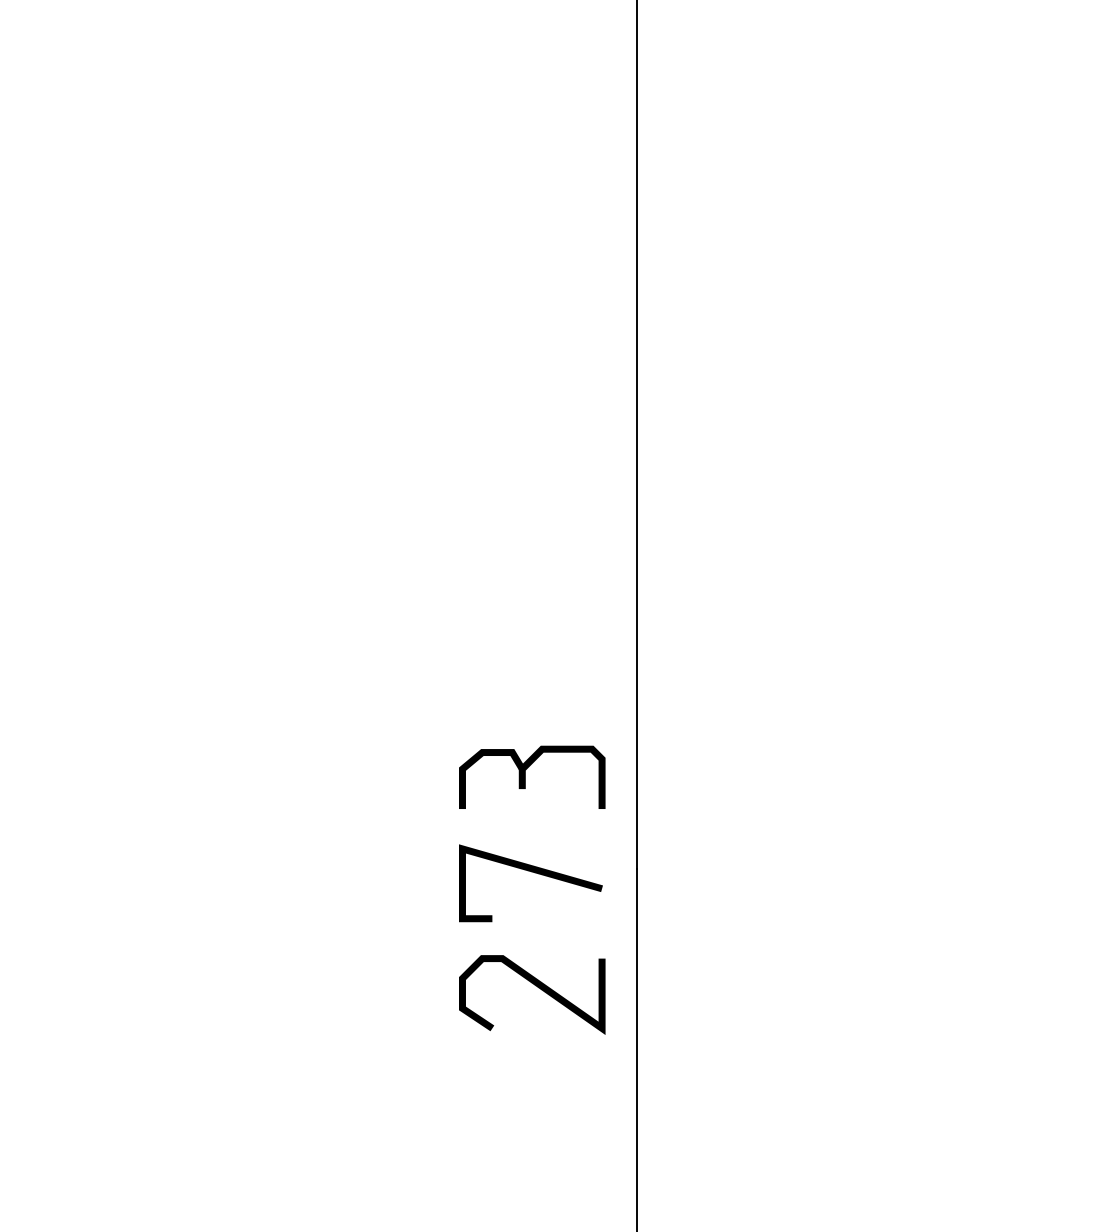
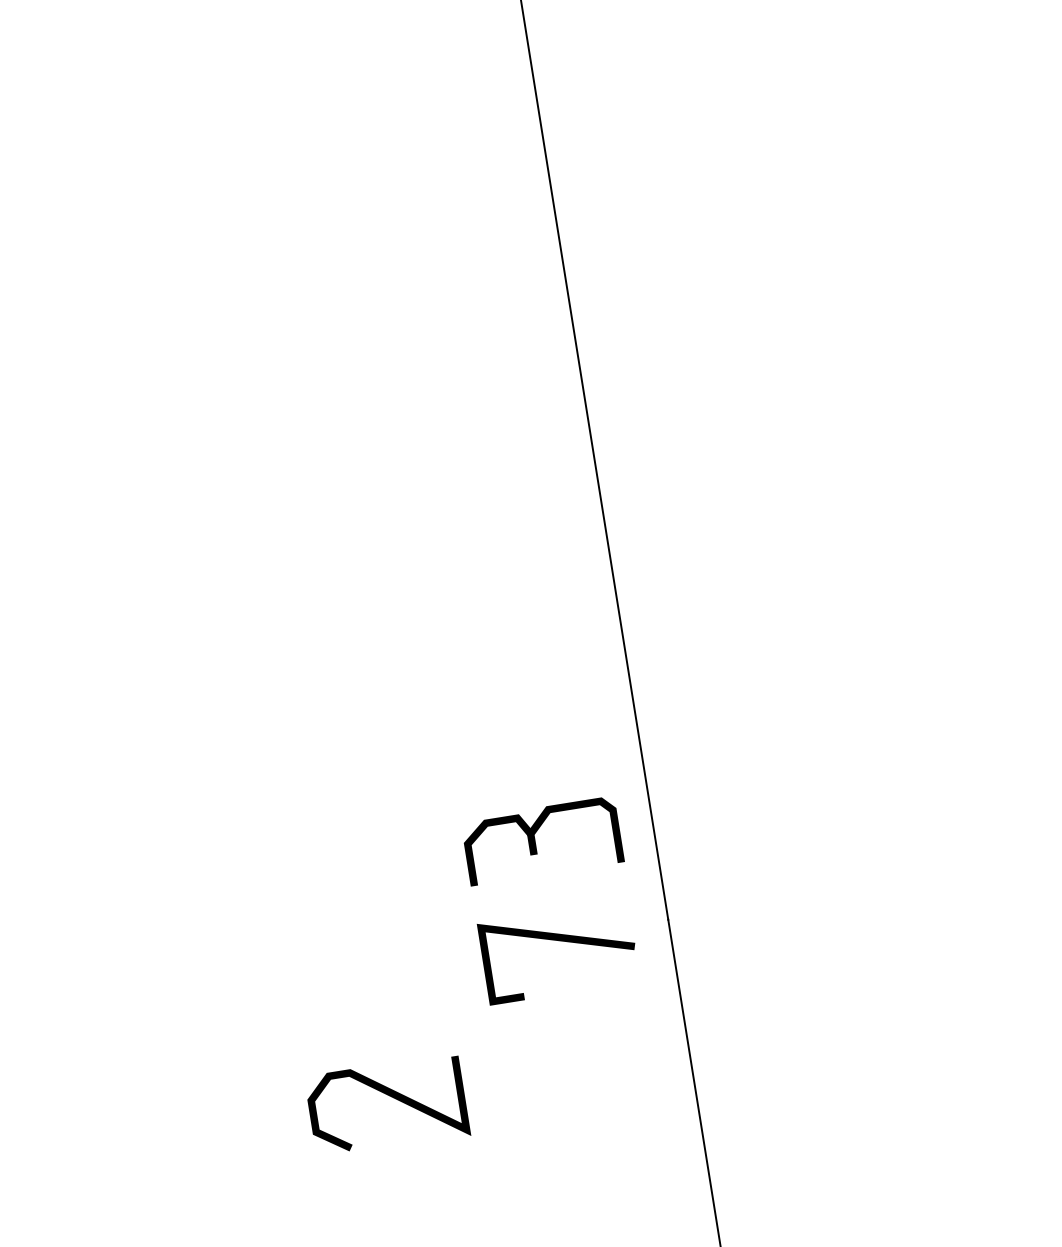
curve: (538, 988) -> (392, 1098), moved

